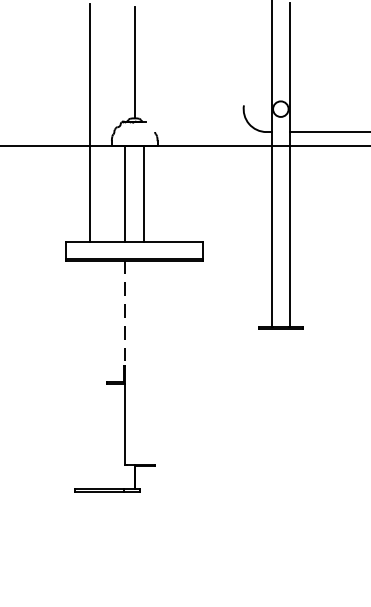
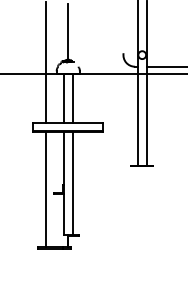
line: (125, 313) -> (63, 158), dashed -> solid
line: (143, 362) -> (72, 183), added
line: (89, 374) -> (45, 189), added

